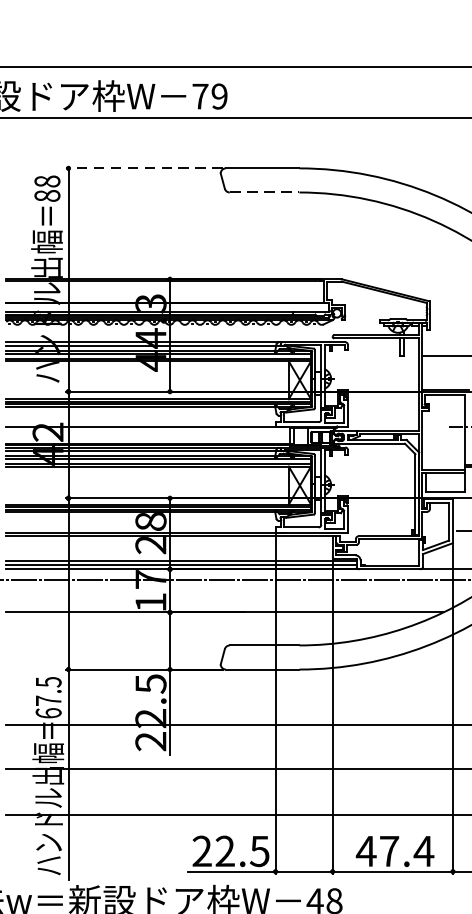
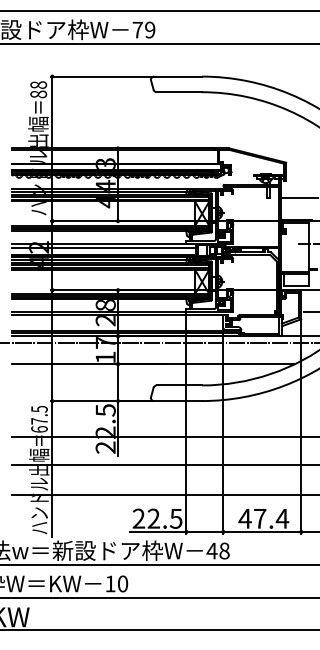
line: (144, 168) -> (101, 76), dashed -> solid
line: (264, 192) -> (179, 92), dashed -> solid
line: (150, 433) -> (105, 248), added

